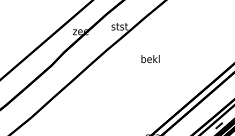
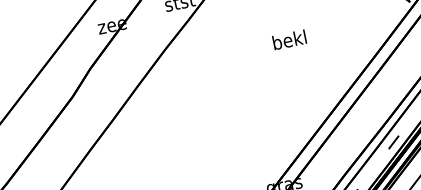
text: (150, 58) -> (289, 38), moved

